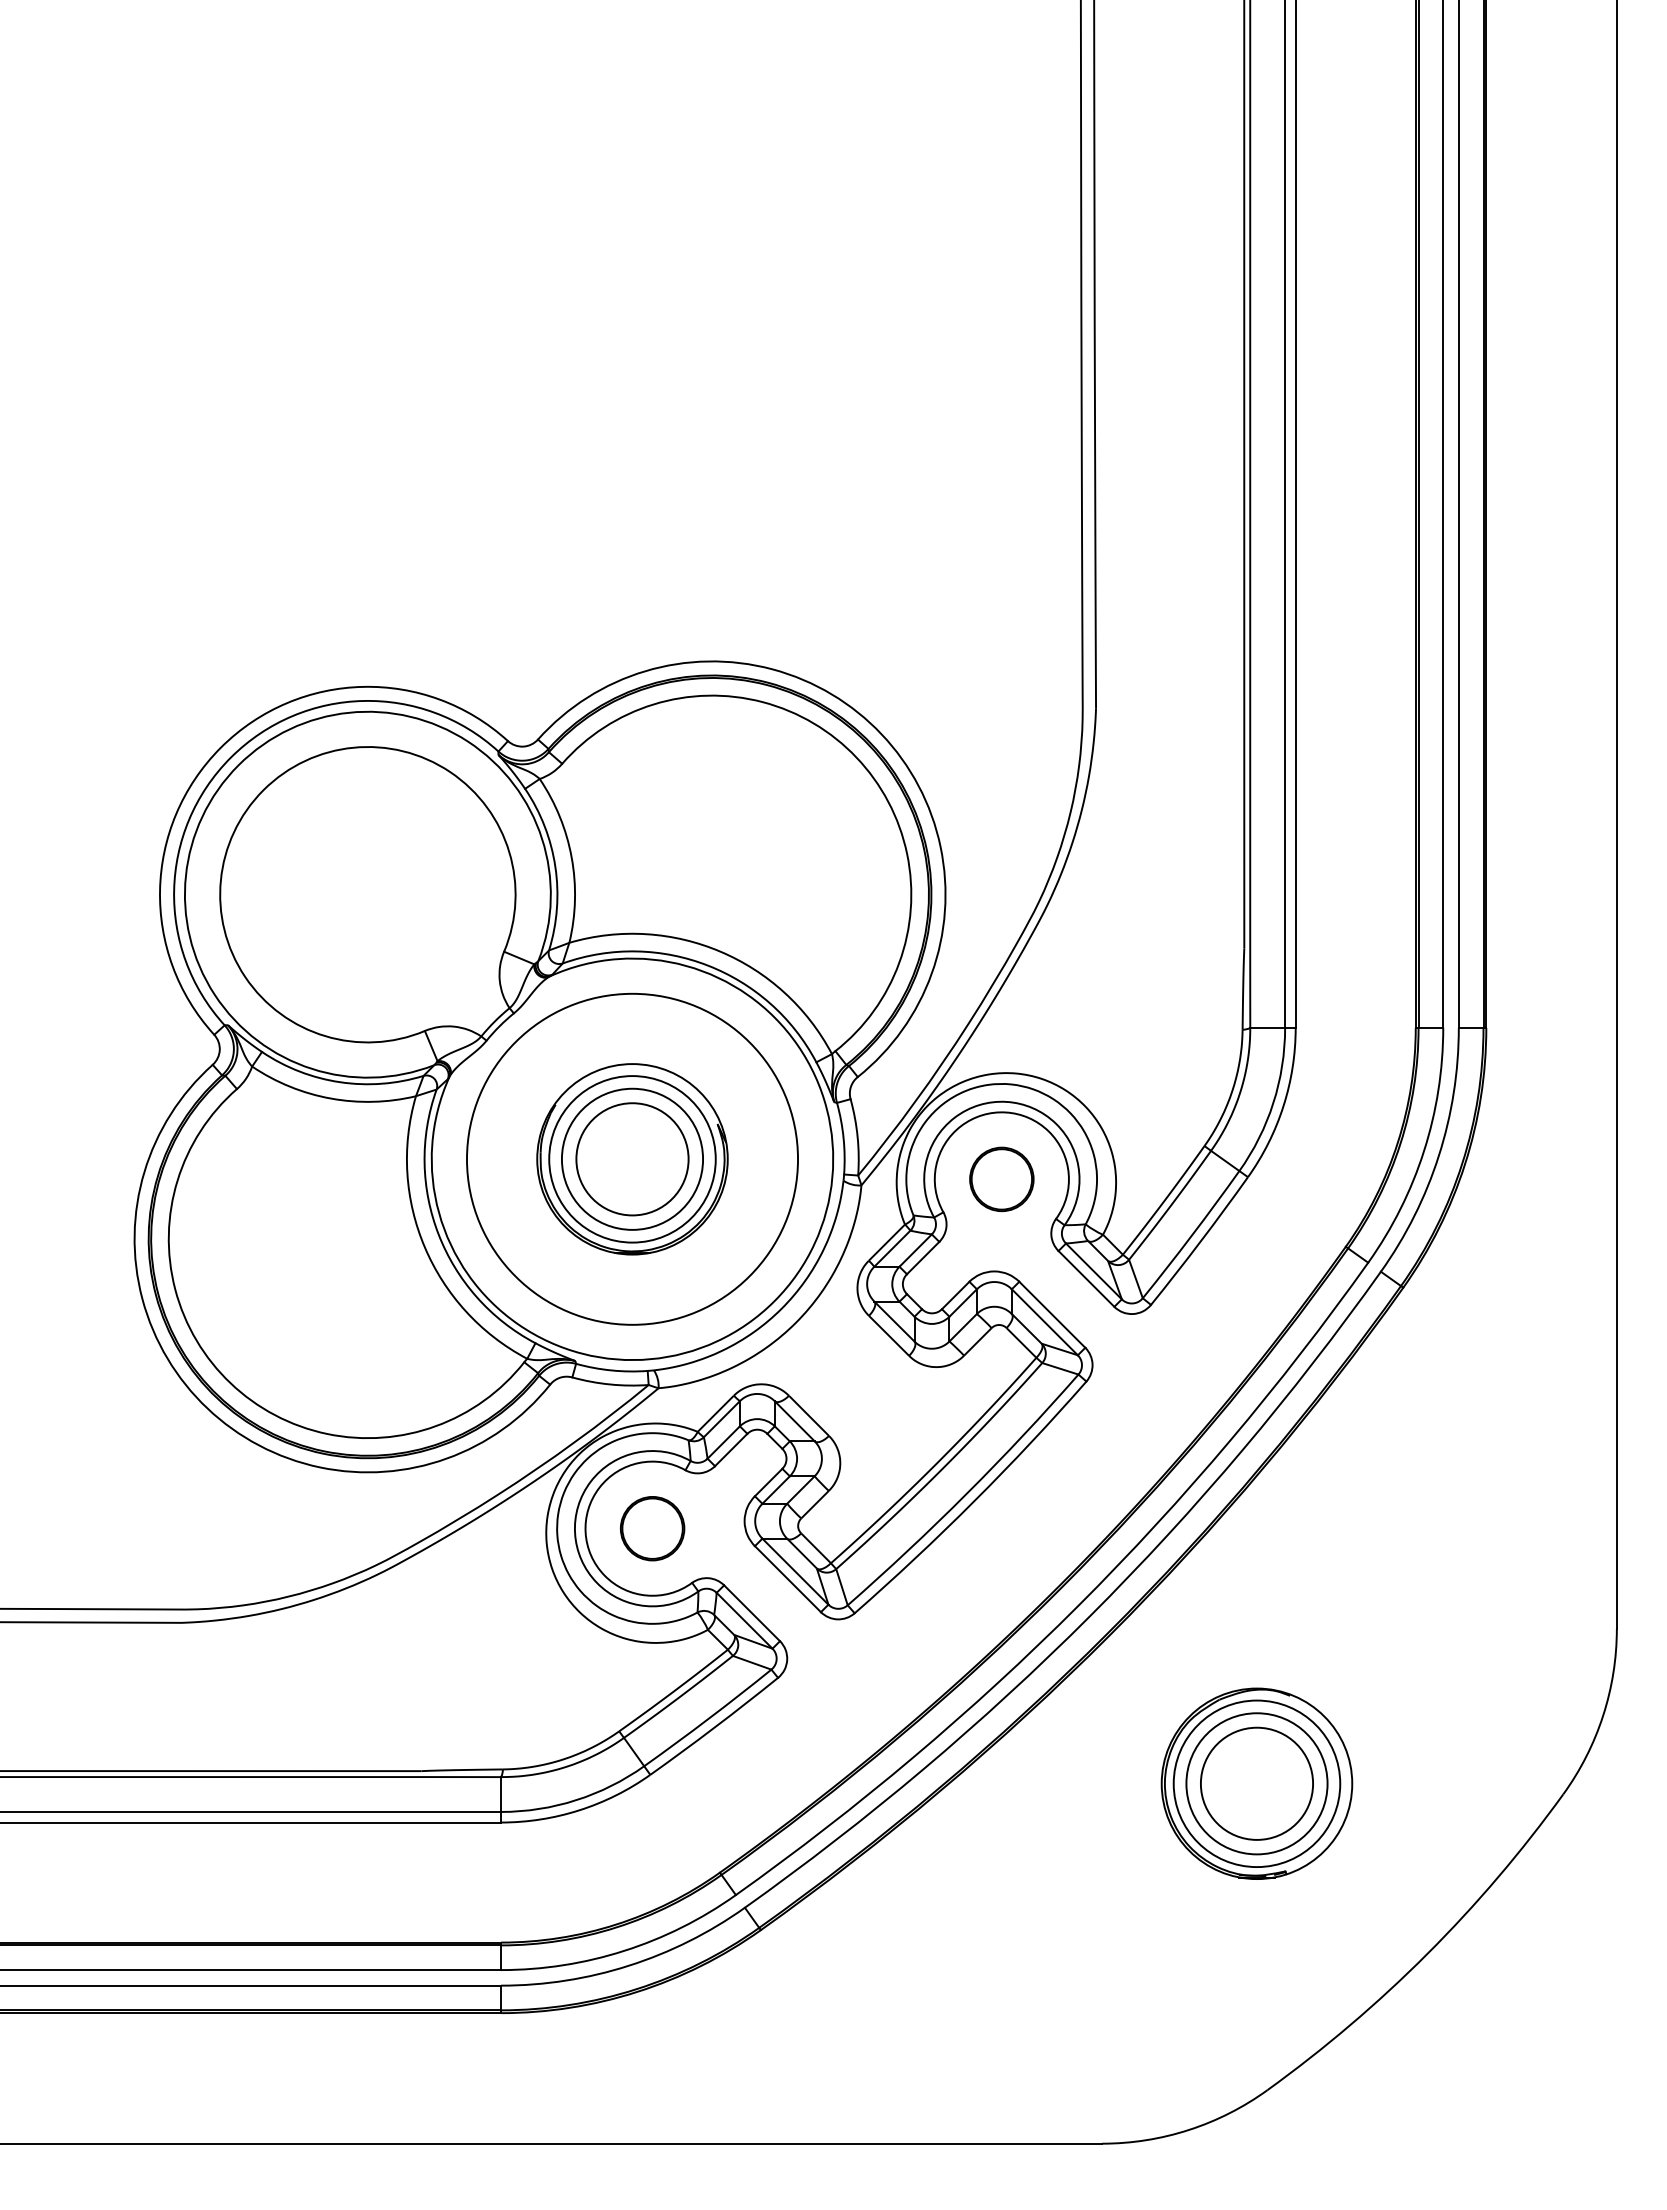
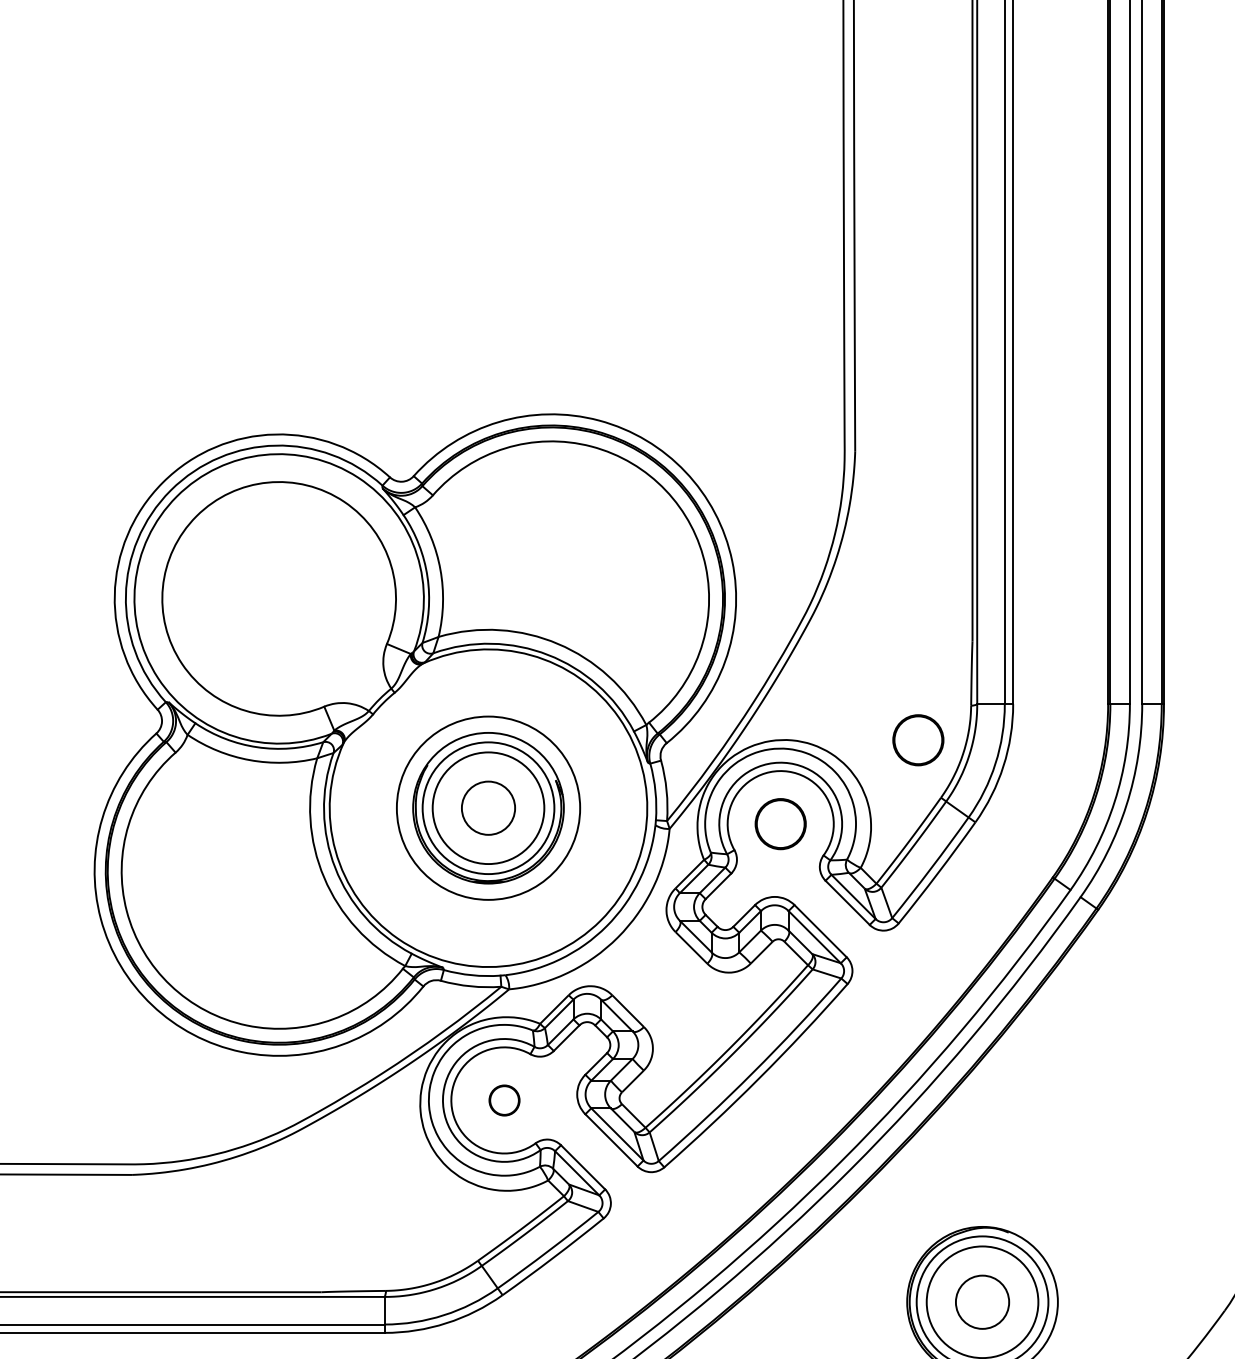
part: (1175, 1073) -> (918, 740), added
circle: (632, 1158) -> (488, 807), size x0.7
circle: (632, 1159) -> (488, 808), size x0.6
part: (652, 1528) -> (504, 1100), size x0.6
circle: (1256, 1783) -> (982, 1302), size x0.6

